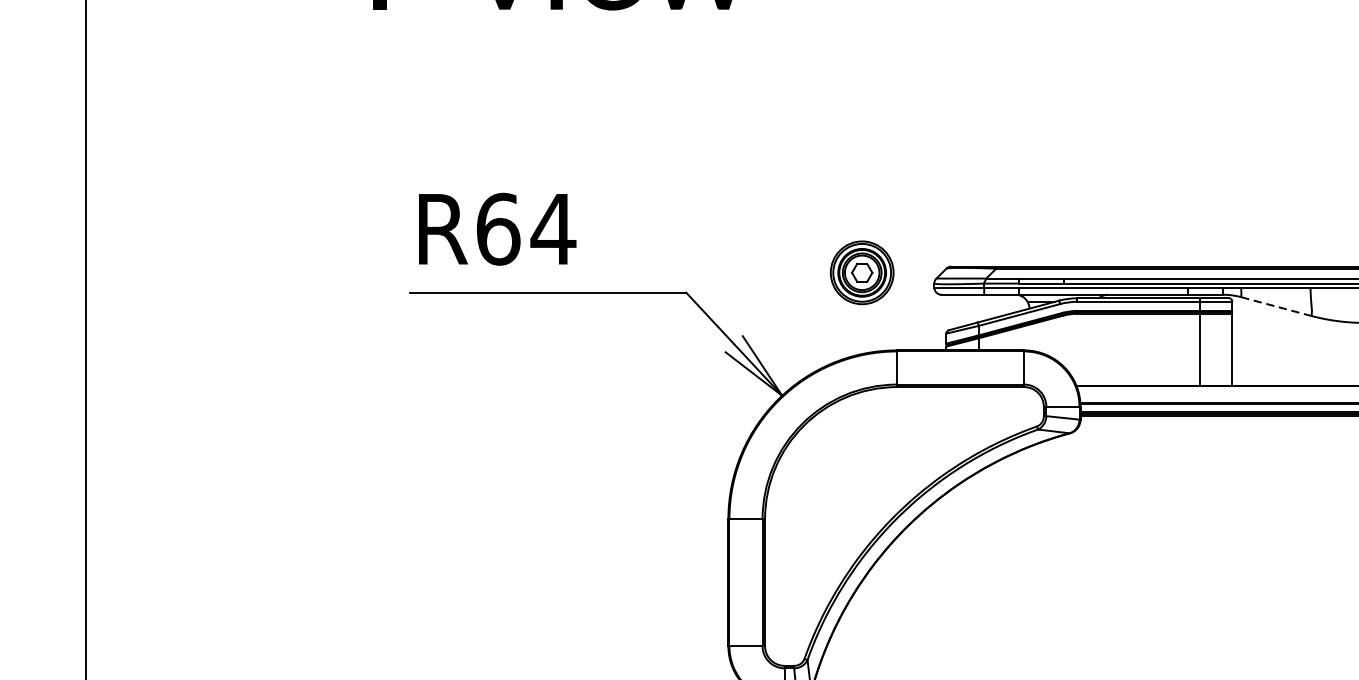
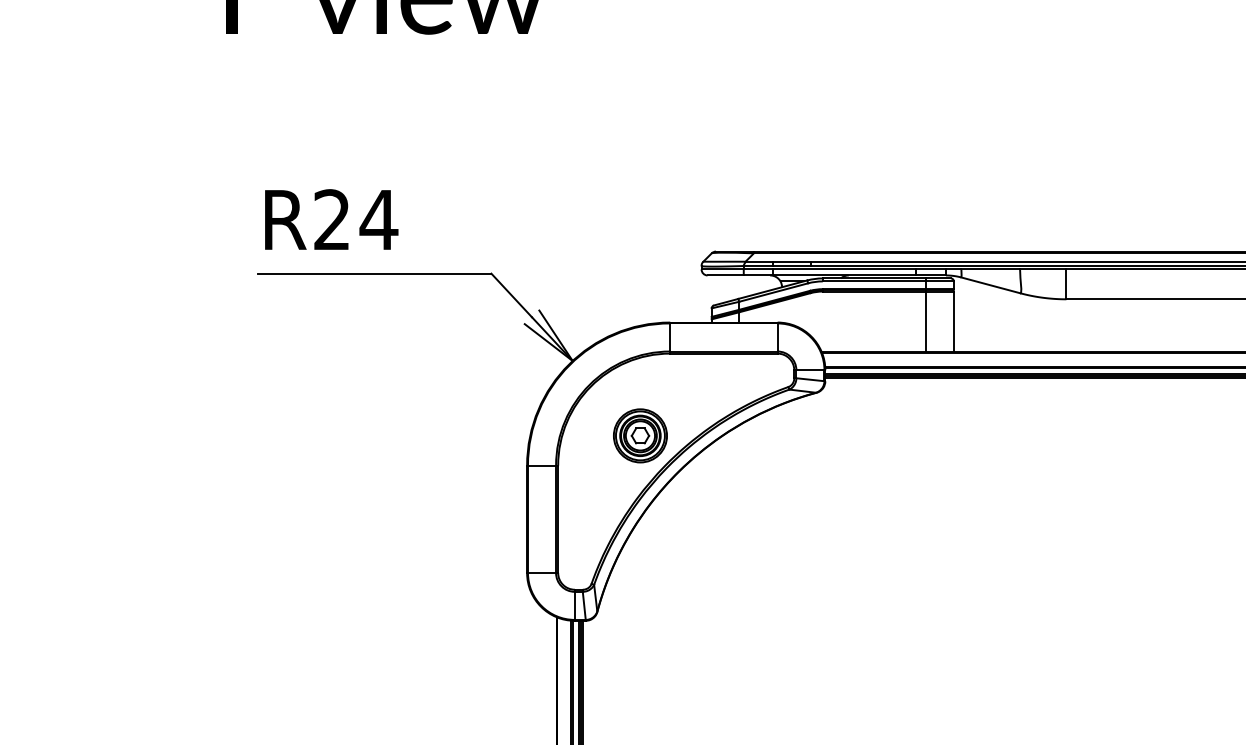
text: (498, 228) -> (332, 219), R64 -> R24
part: (862, 272) -> (640, 435), moved
line: (1276, 306) -> (991, 285), dashed -> solid

